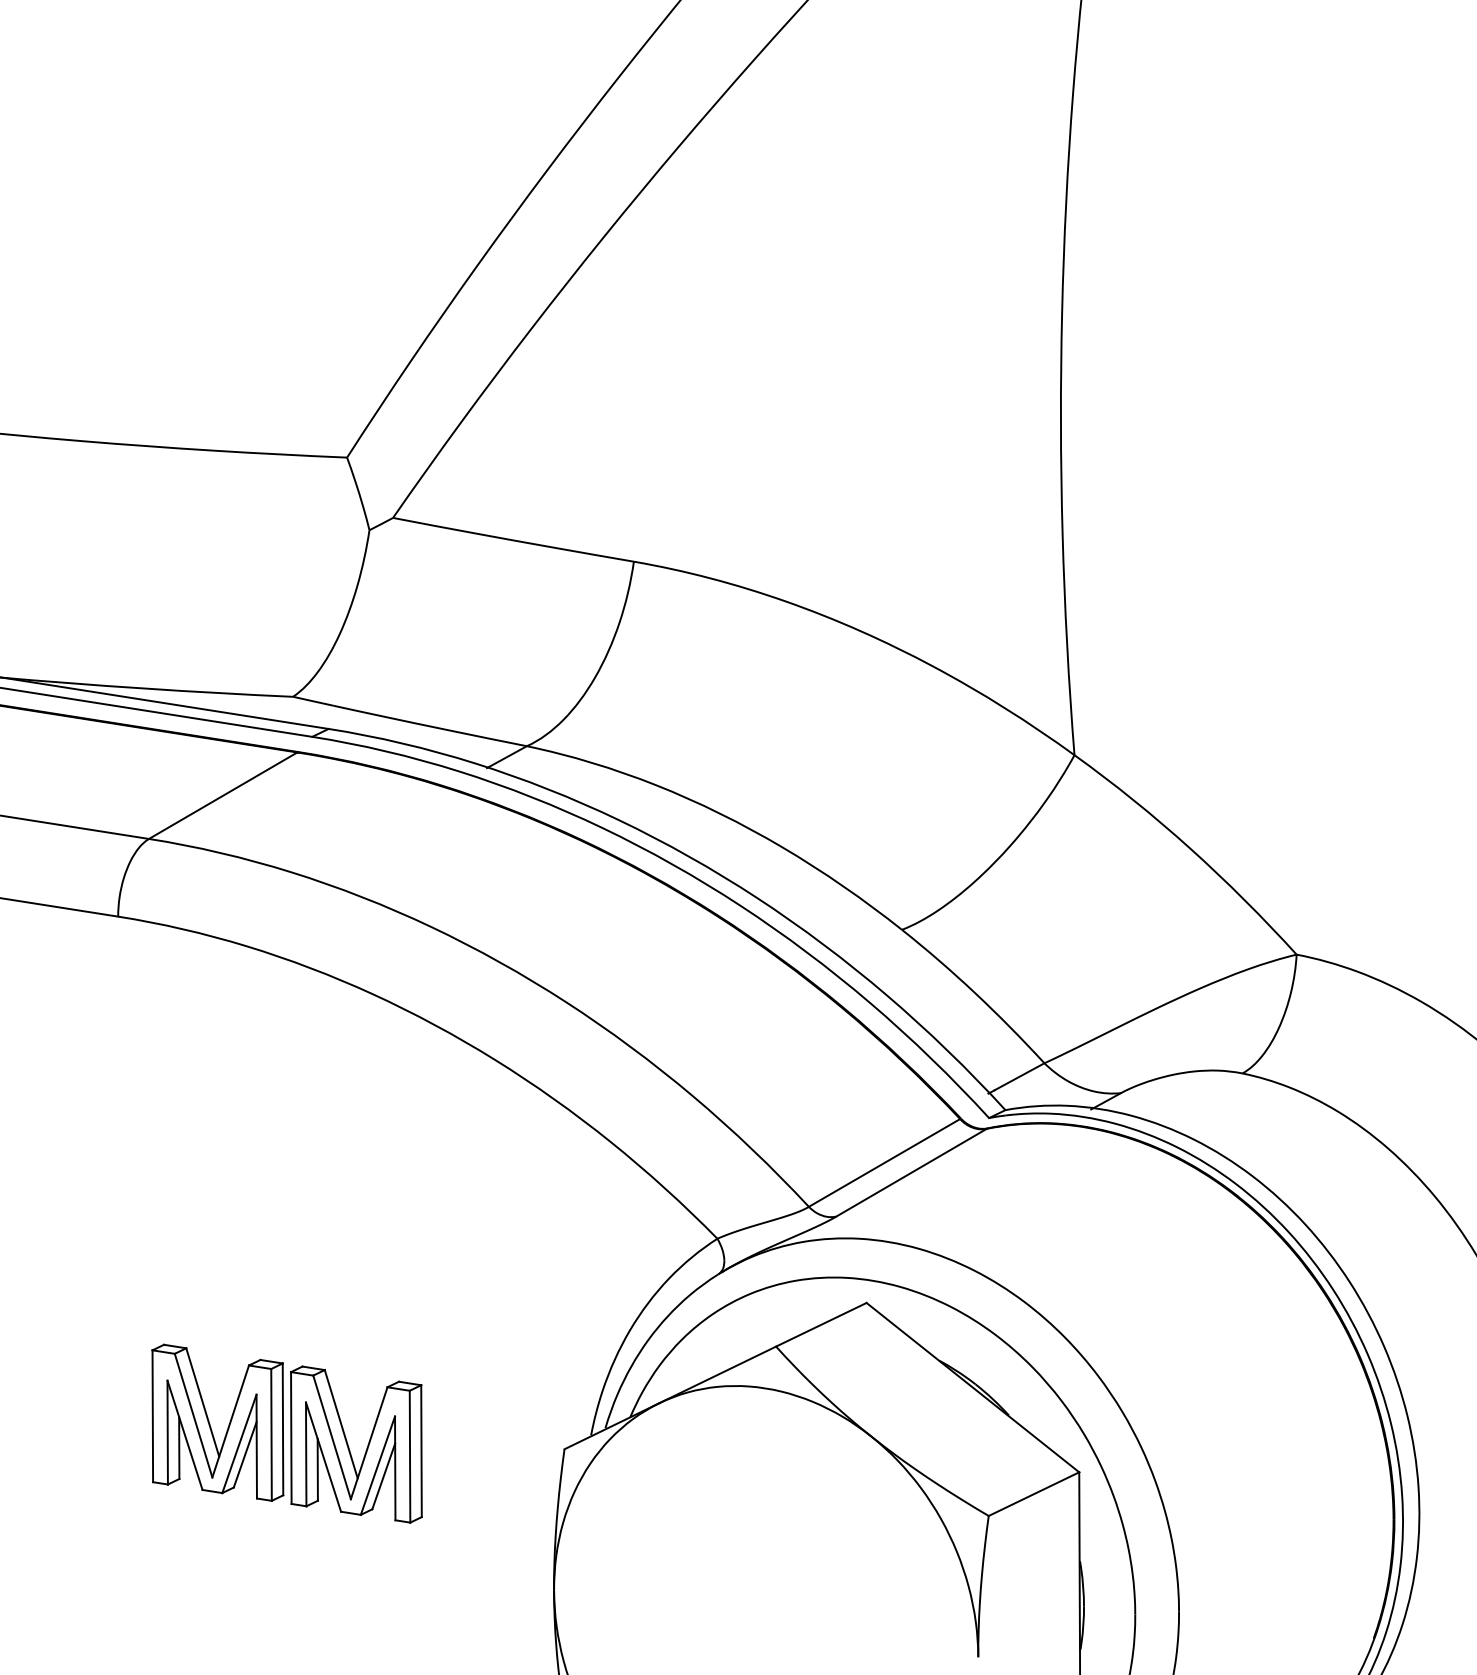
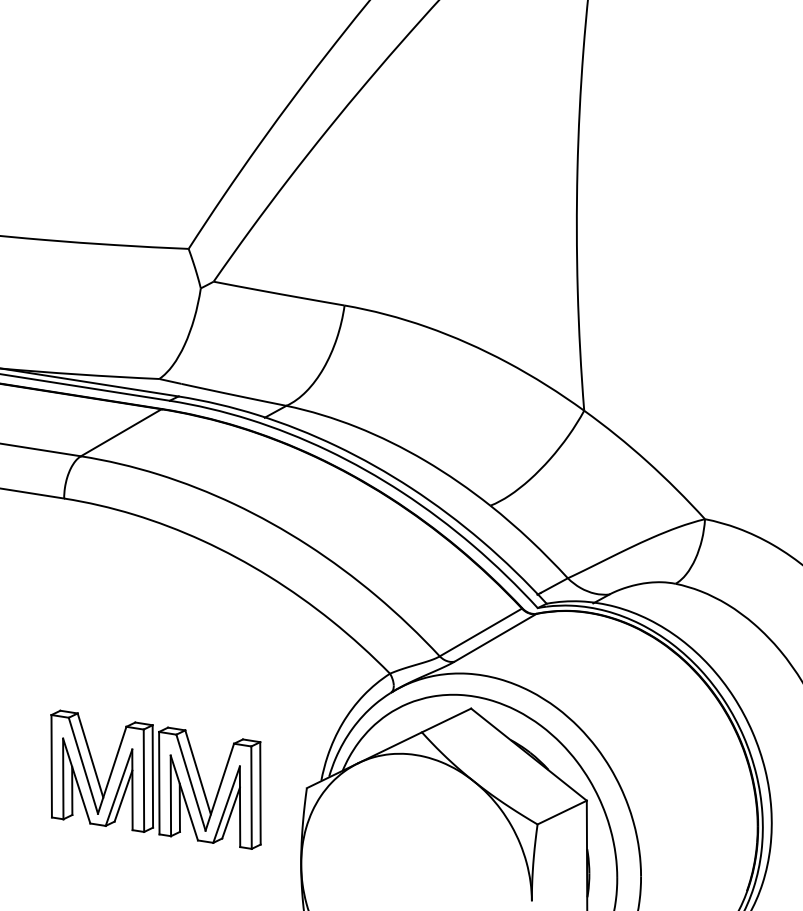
part: (286, 1433) -> (155, 779), size x1.43

